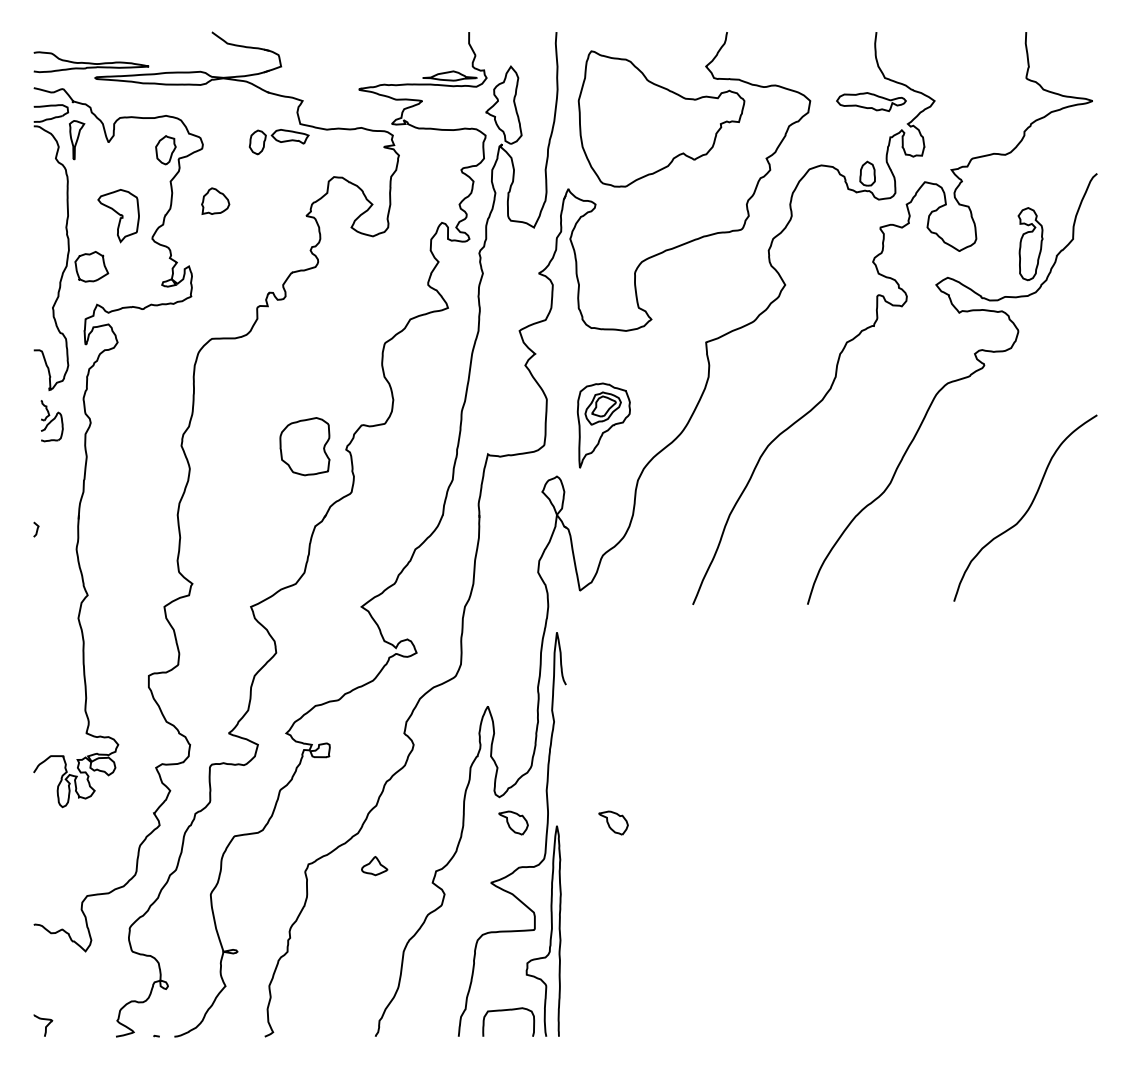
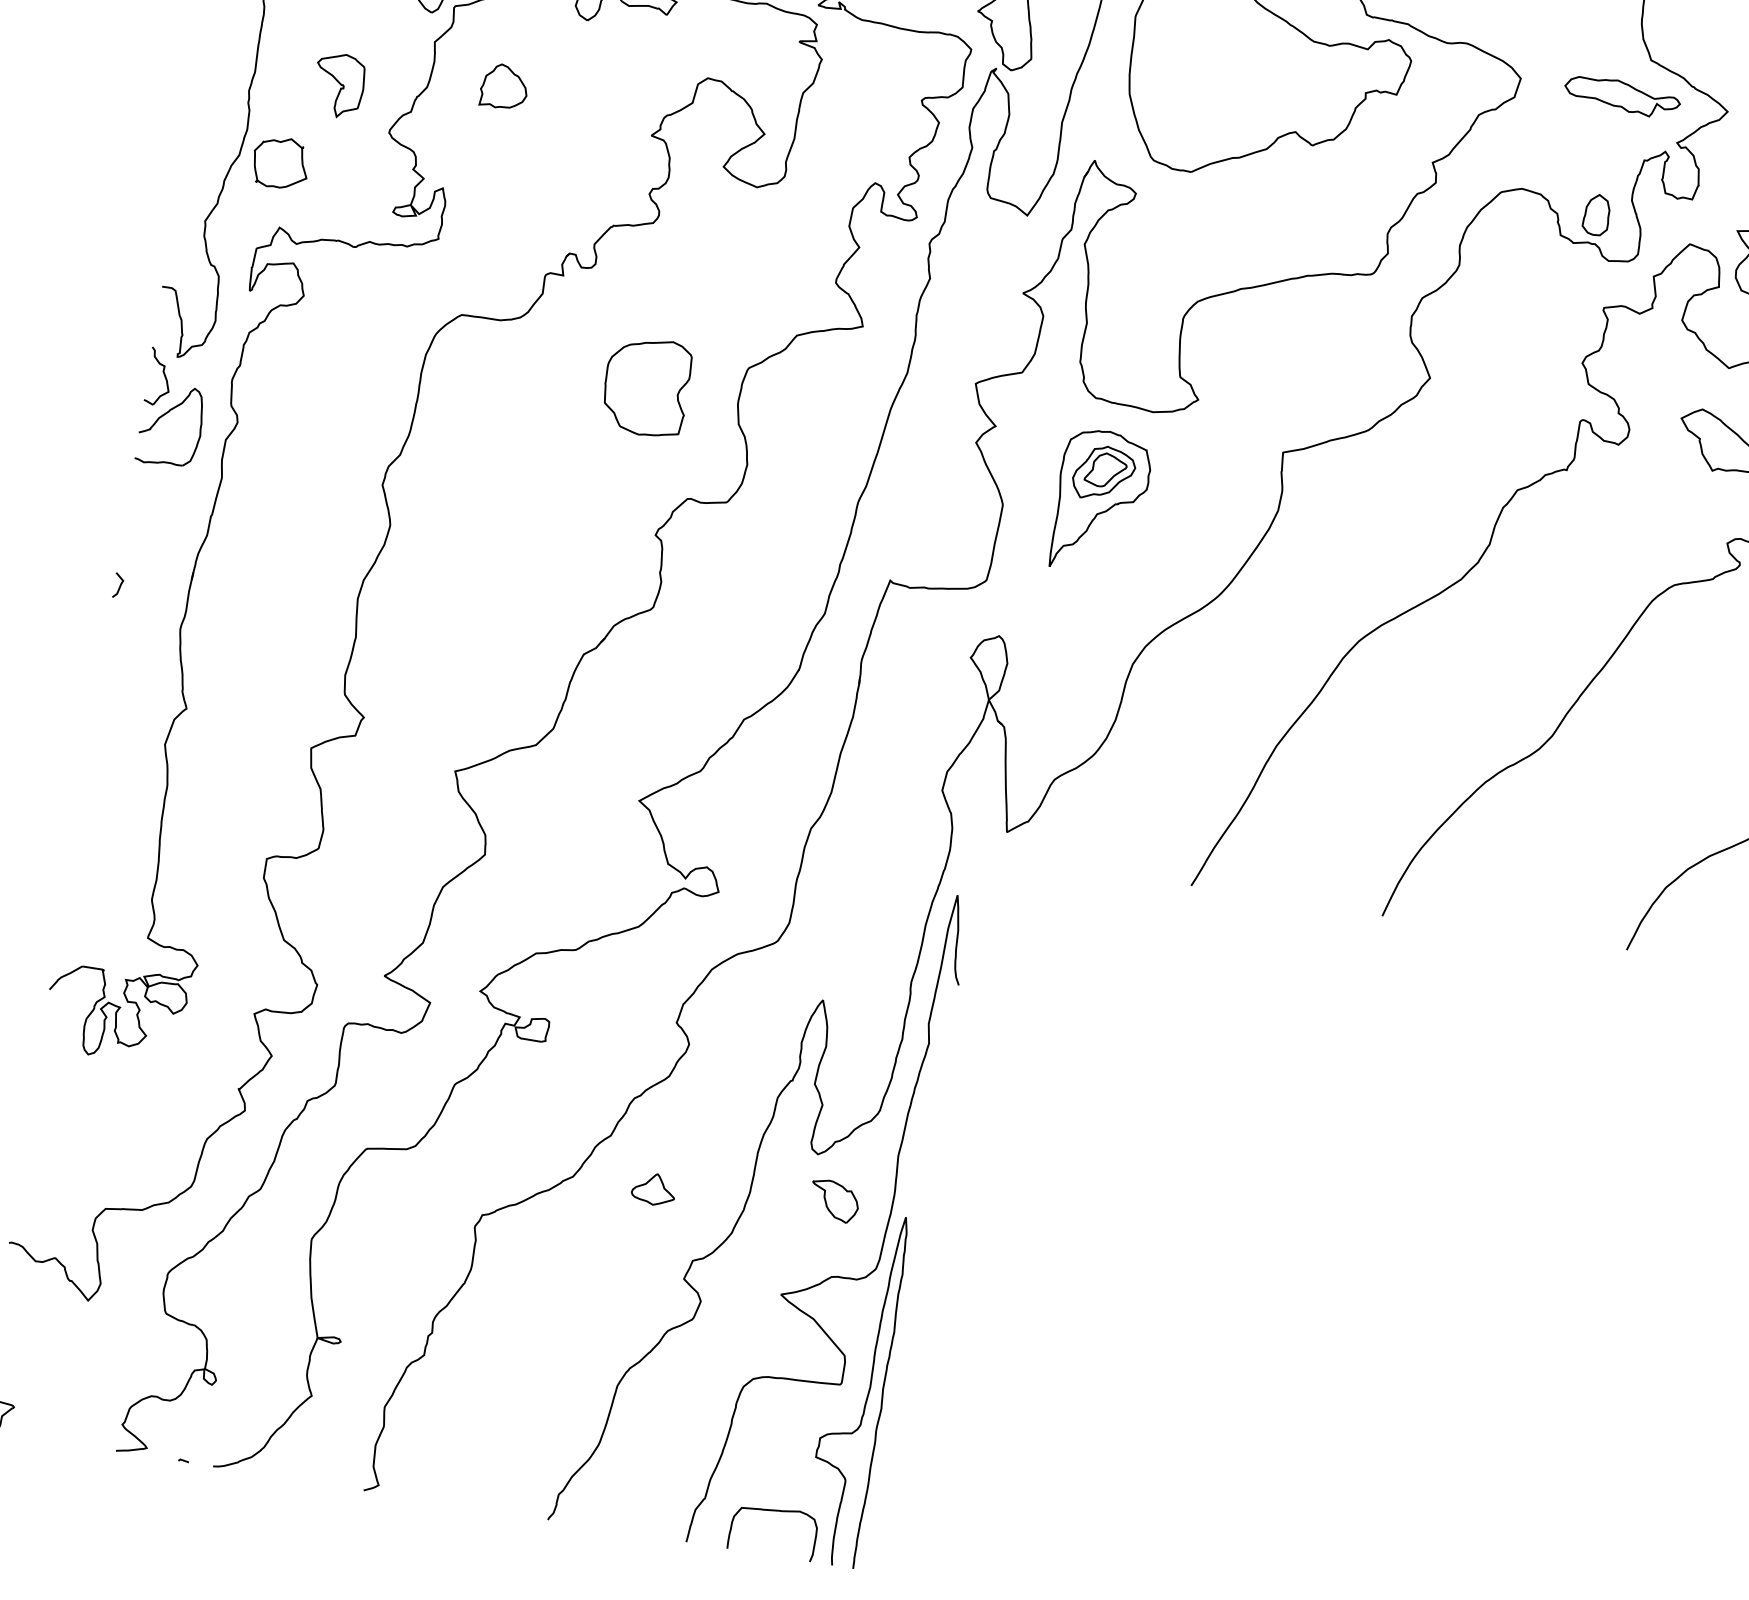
part: (118, 215) -> (339, 84), size x0.71
part: (51, 420) -> (172, 408), size x1.67
part: (603, 425) -> (1100, 501), moved
part: (304, 446) -> (645, 386), moved
part: (613, 822) -> (1001, 1226), removed
part: (374, 866) -> (653, 1189), moved

